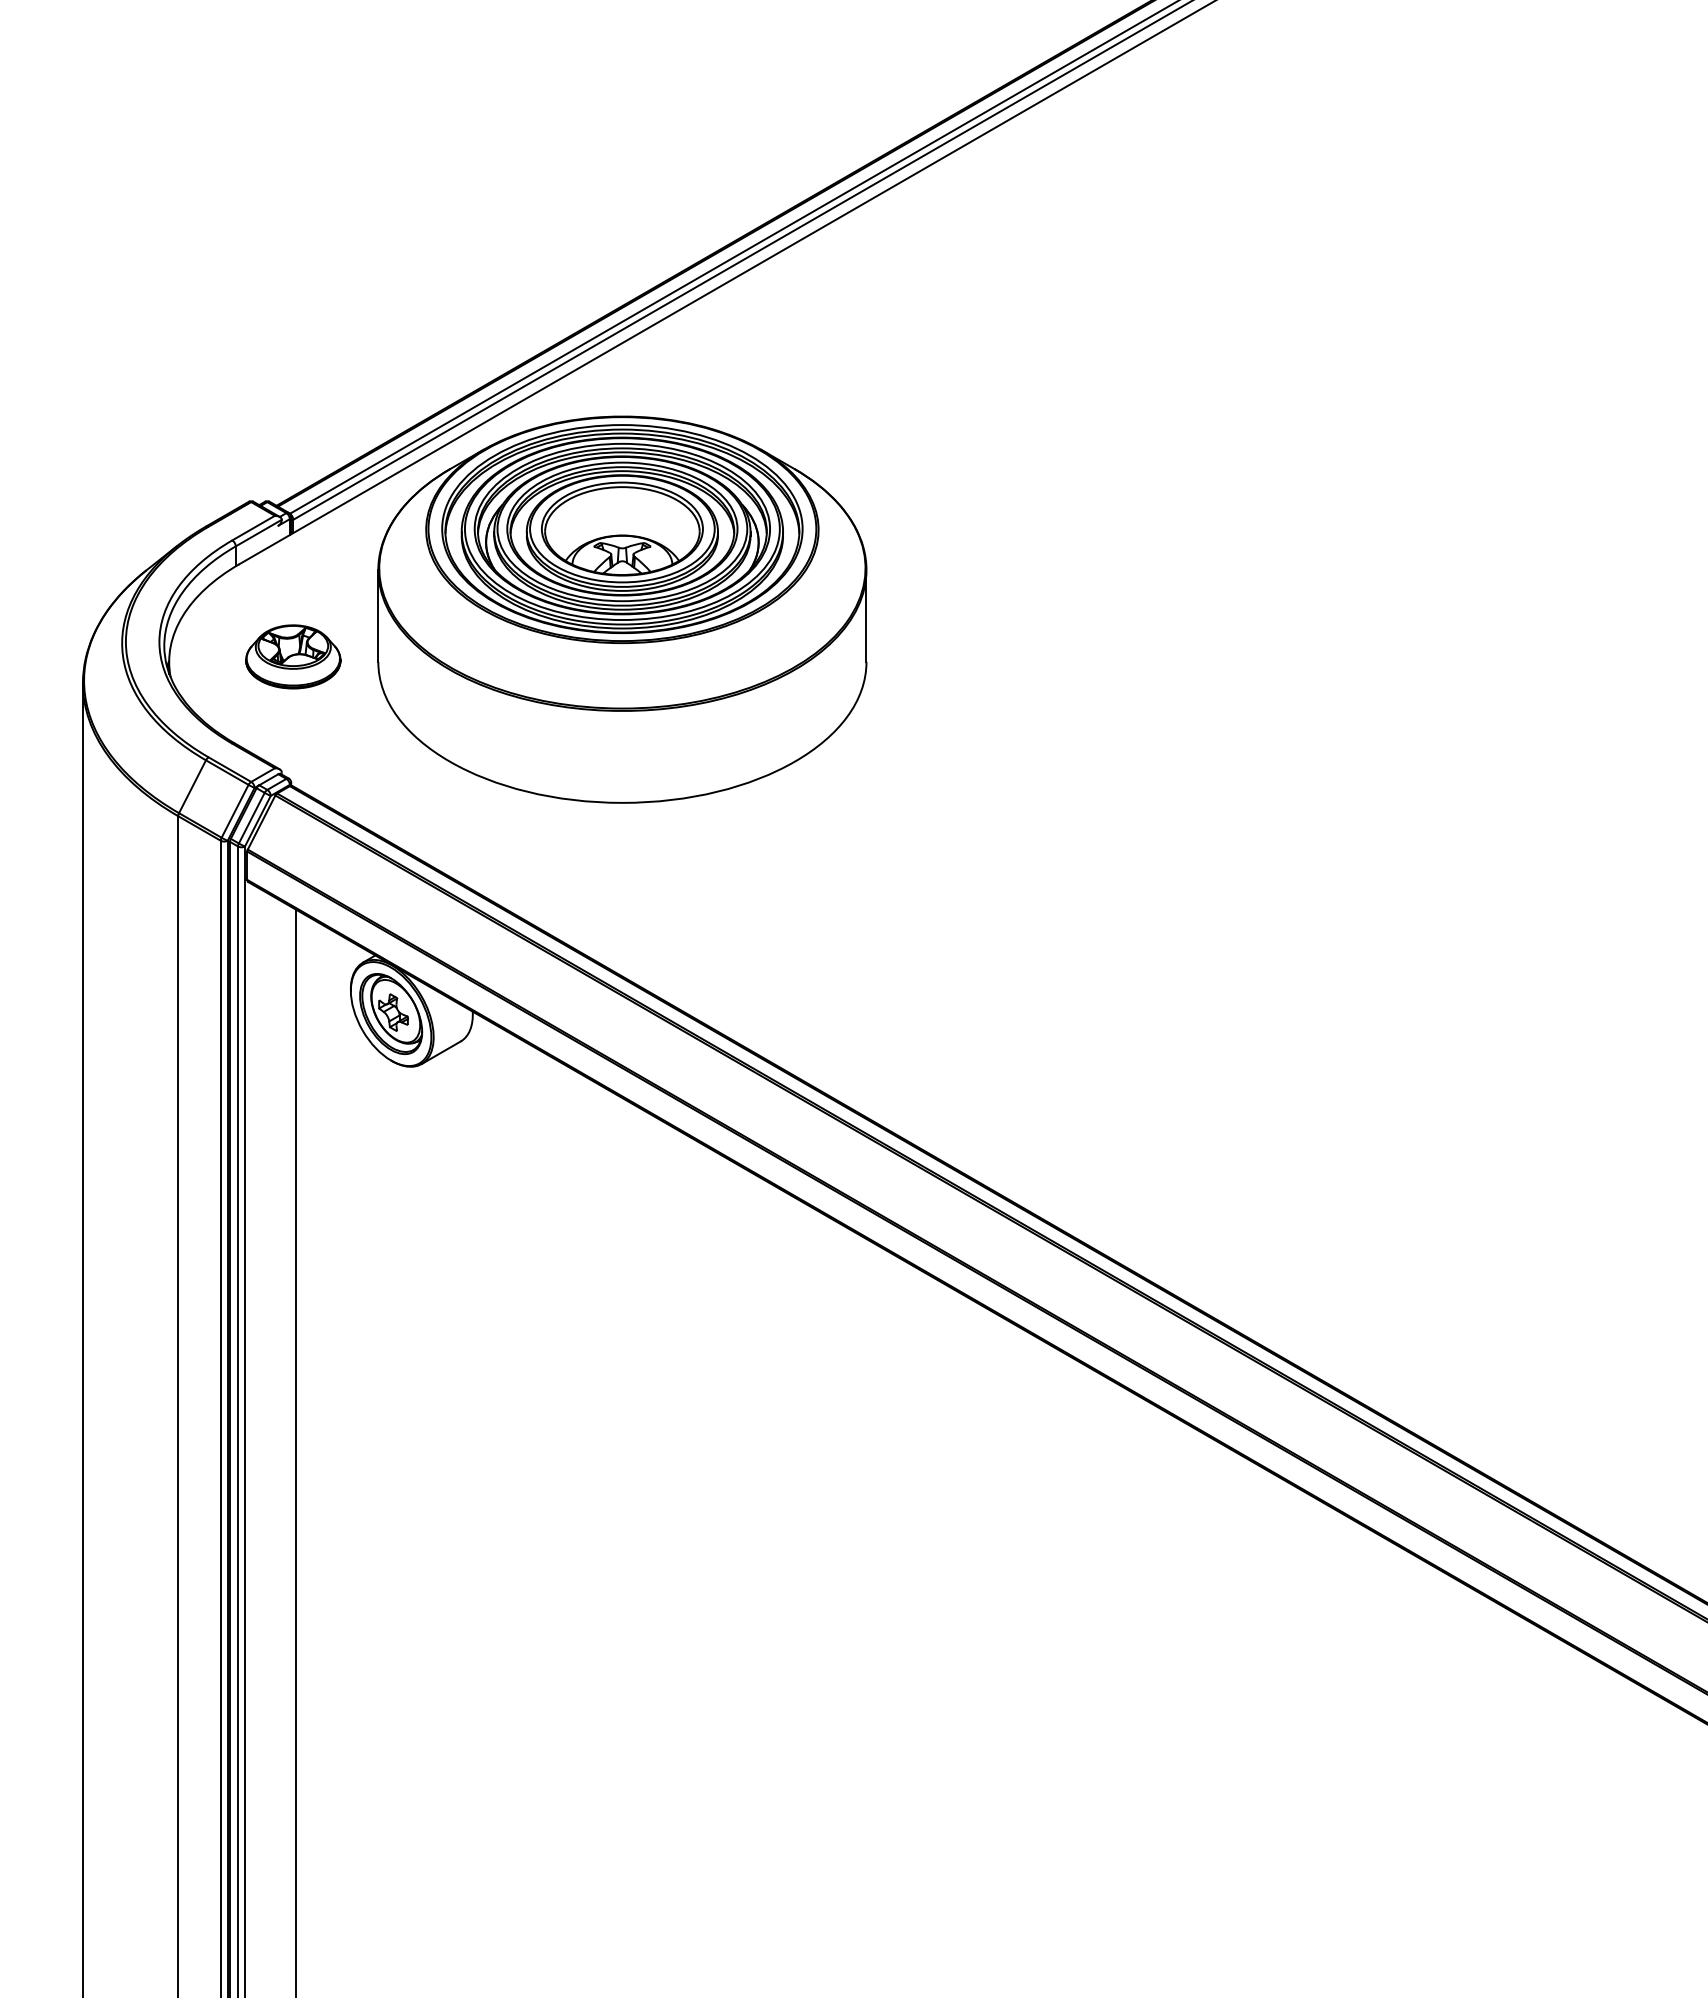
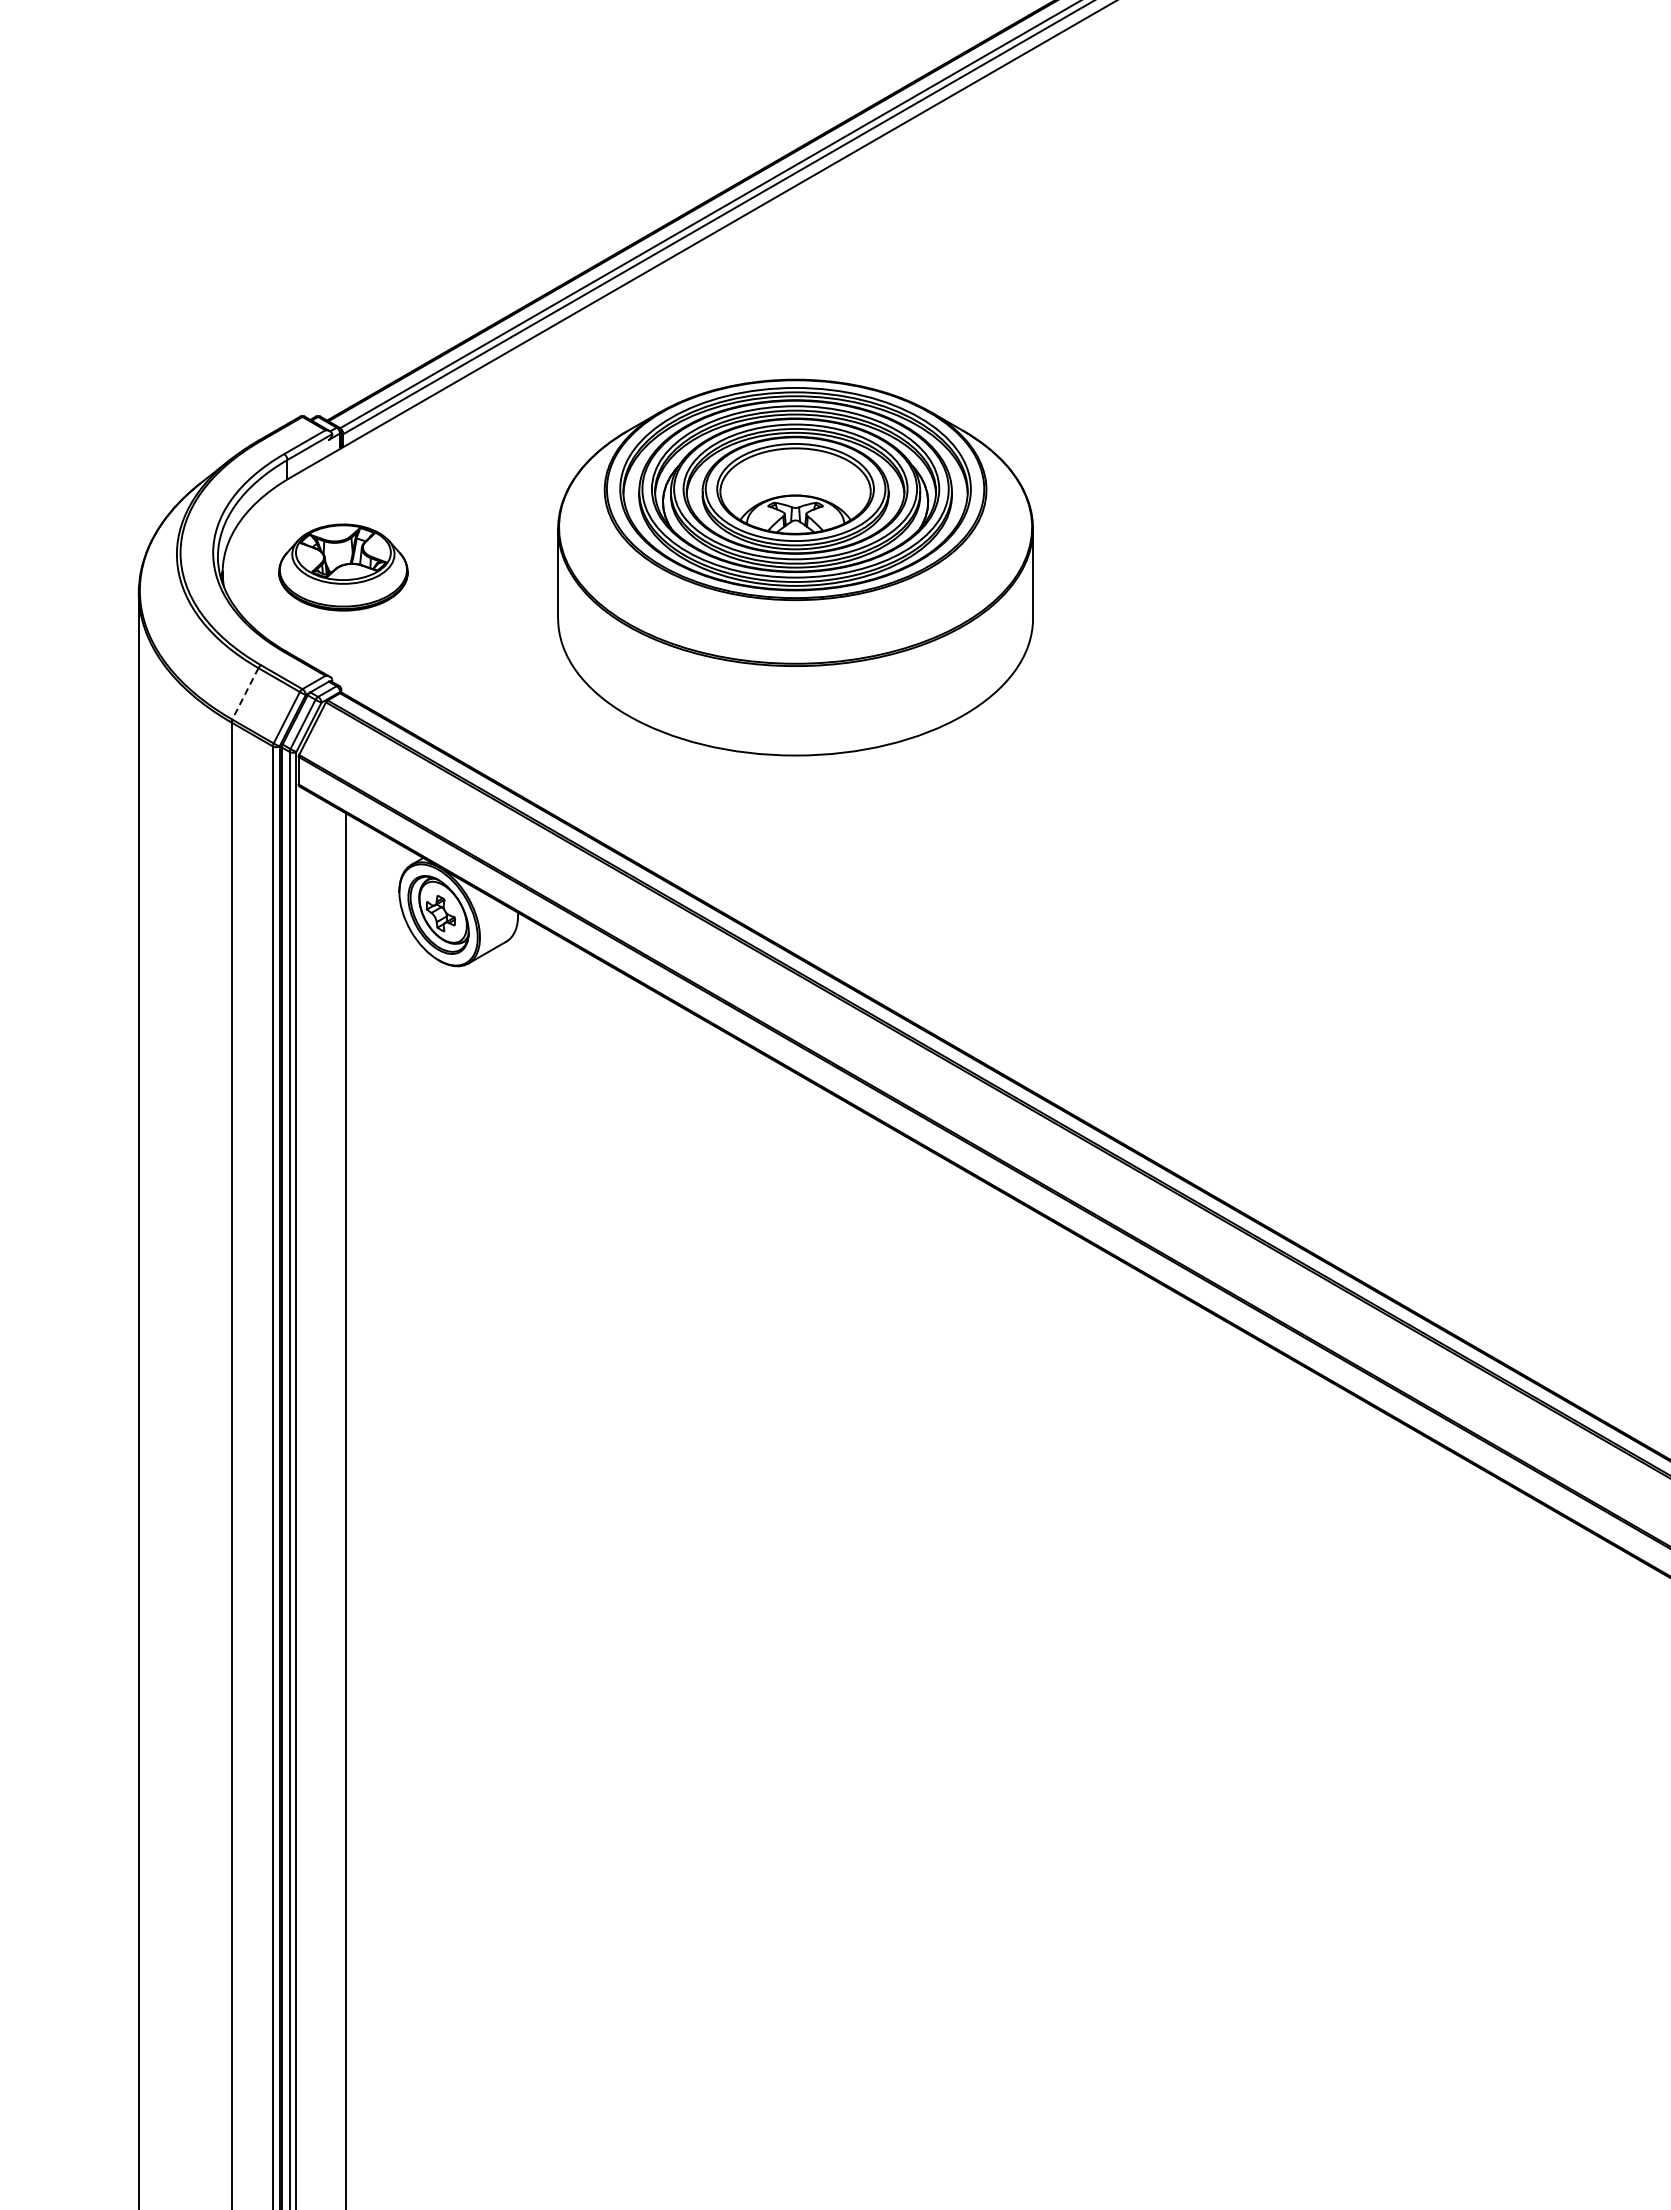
part: (622, 609) -> (795, 567), moved
part: (293, 656) -> (343, 567), size x1.4
line: (192, 786) -> (245, 693), solid -> dashed

